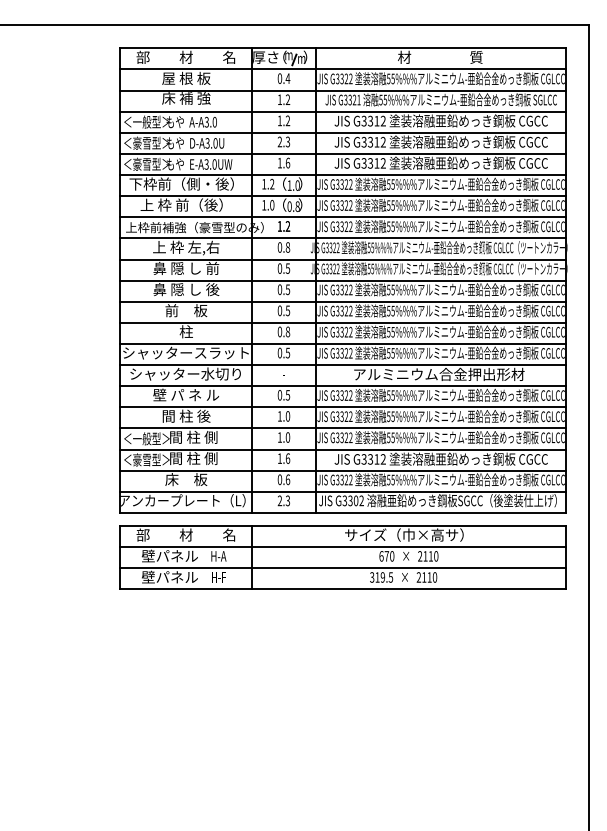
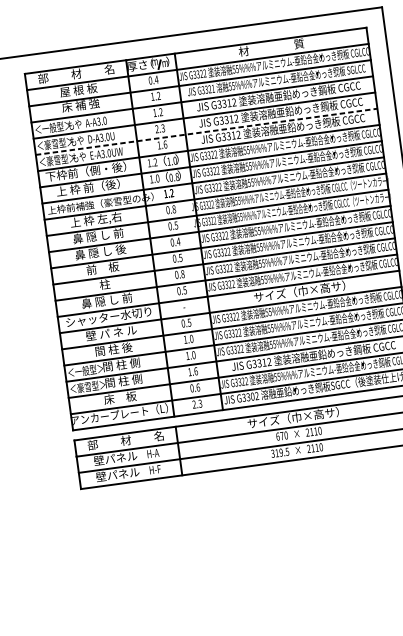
line: (342, 153) -> (206, 131), solid -> dashed
text: (287, 289) -> (178, 241), 0.5 -> 0.4
text: (185, 352) -> (106, 300), シャッタースラット -> 鼻 隠 し 前
text: (439, 374) -> (303, 291), アルミニウム合金押出形材 -> サイズ（巾×高サ）

